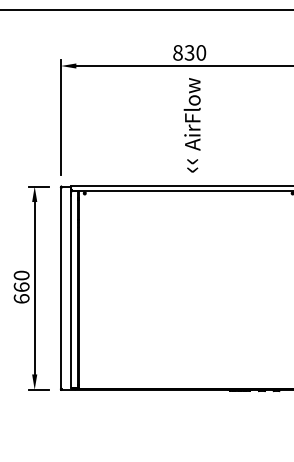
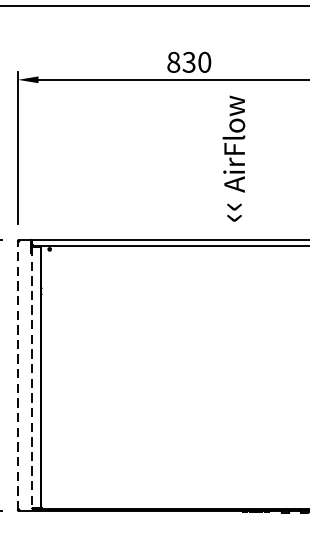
text: (191, 125) -> (232, 158), moved
line: (60, 287) -> (17, 374), solid -> dashed
line: (71, 290) -> (32, 378), solid -> dashed

